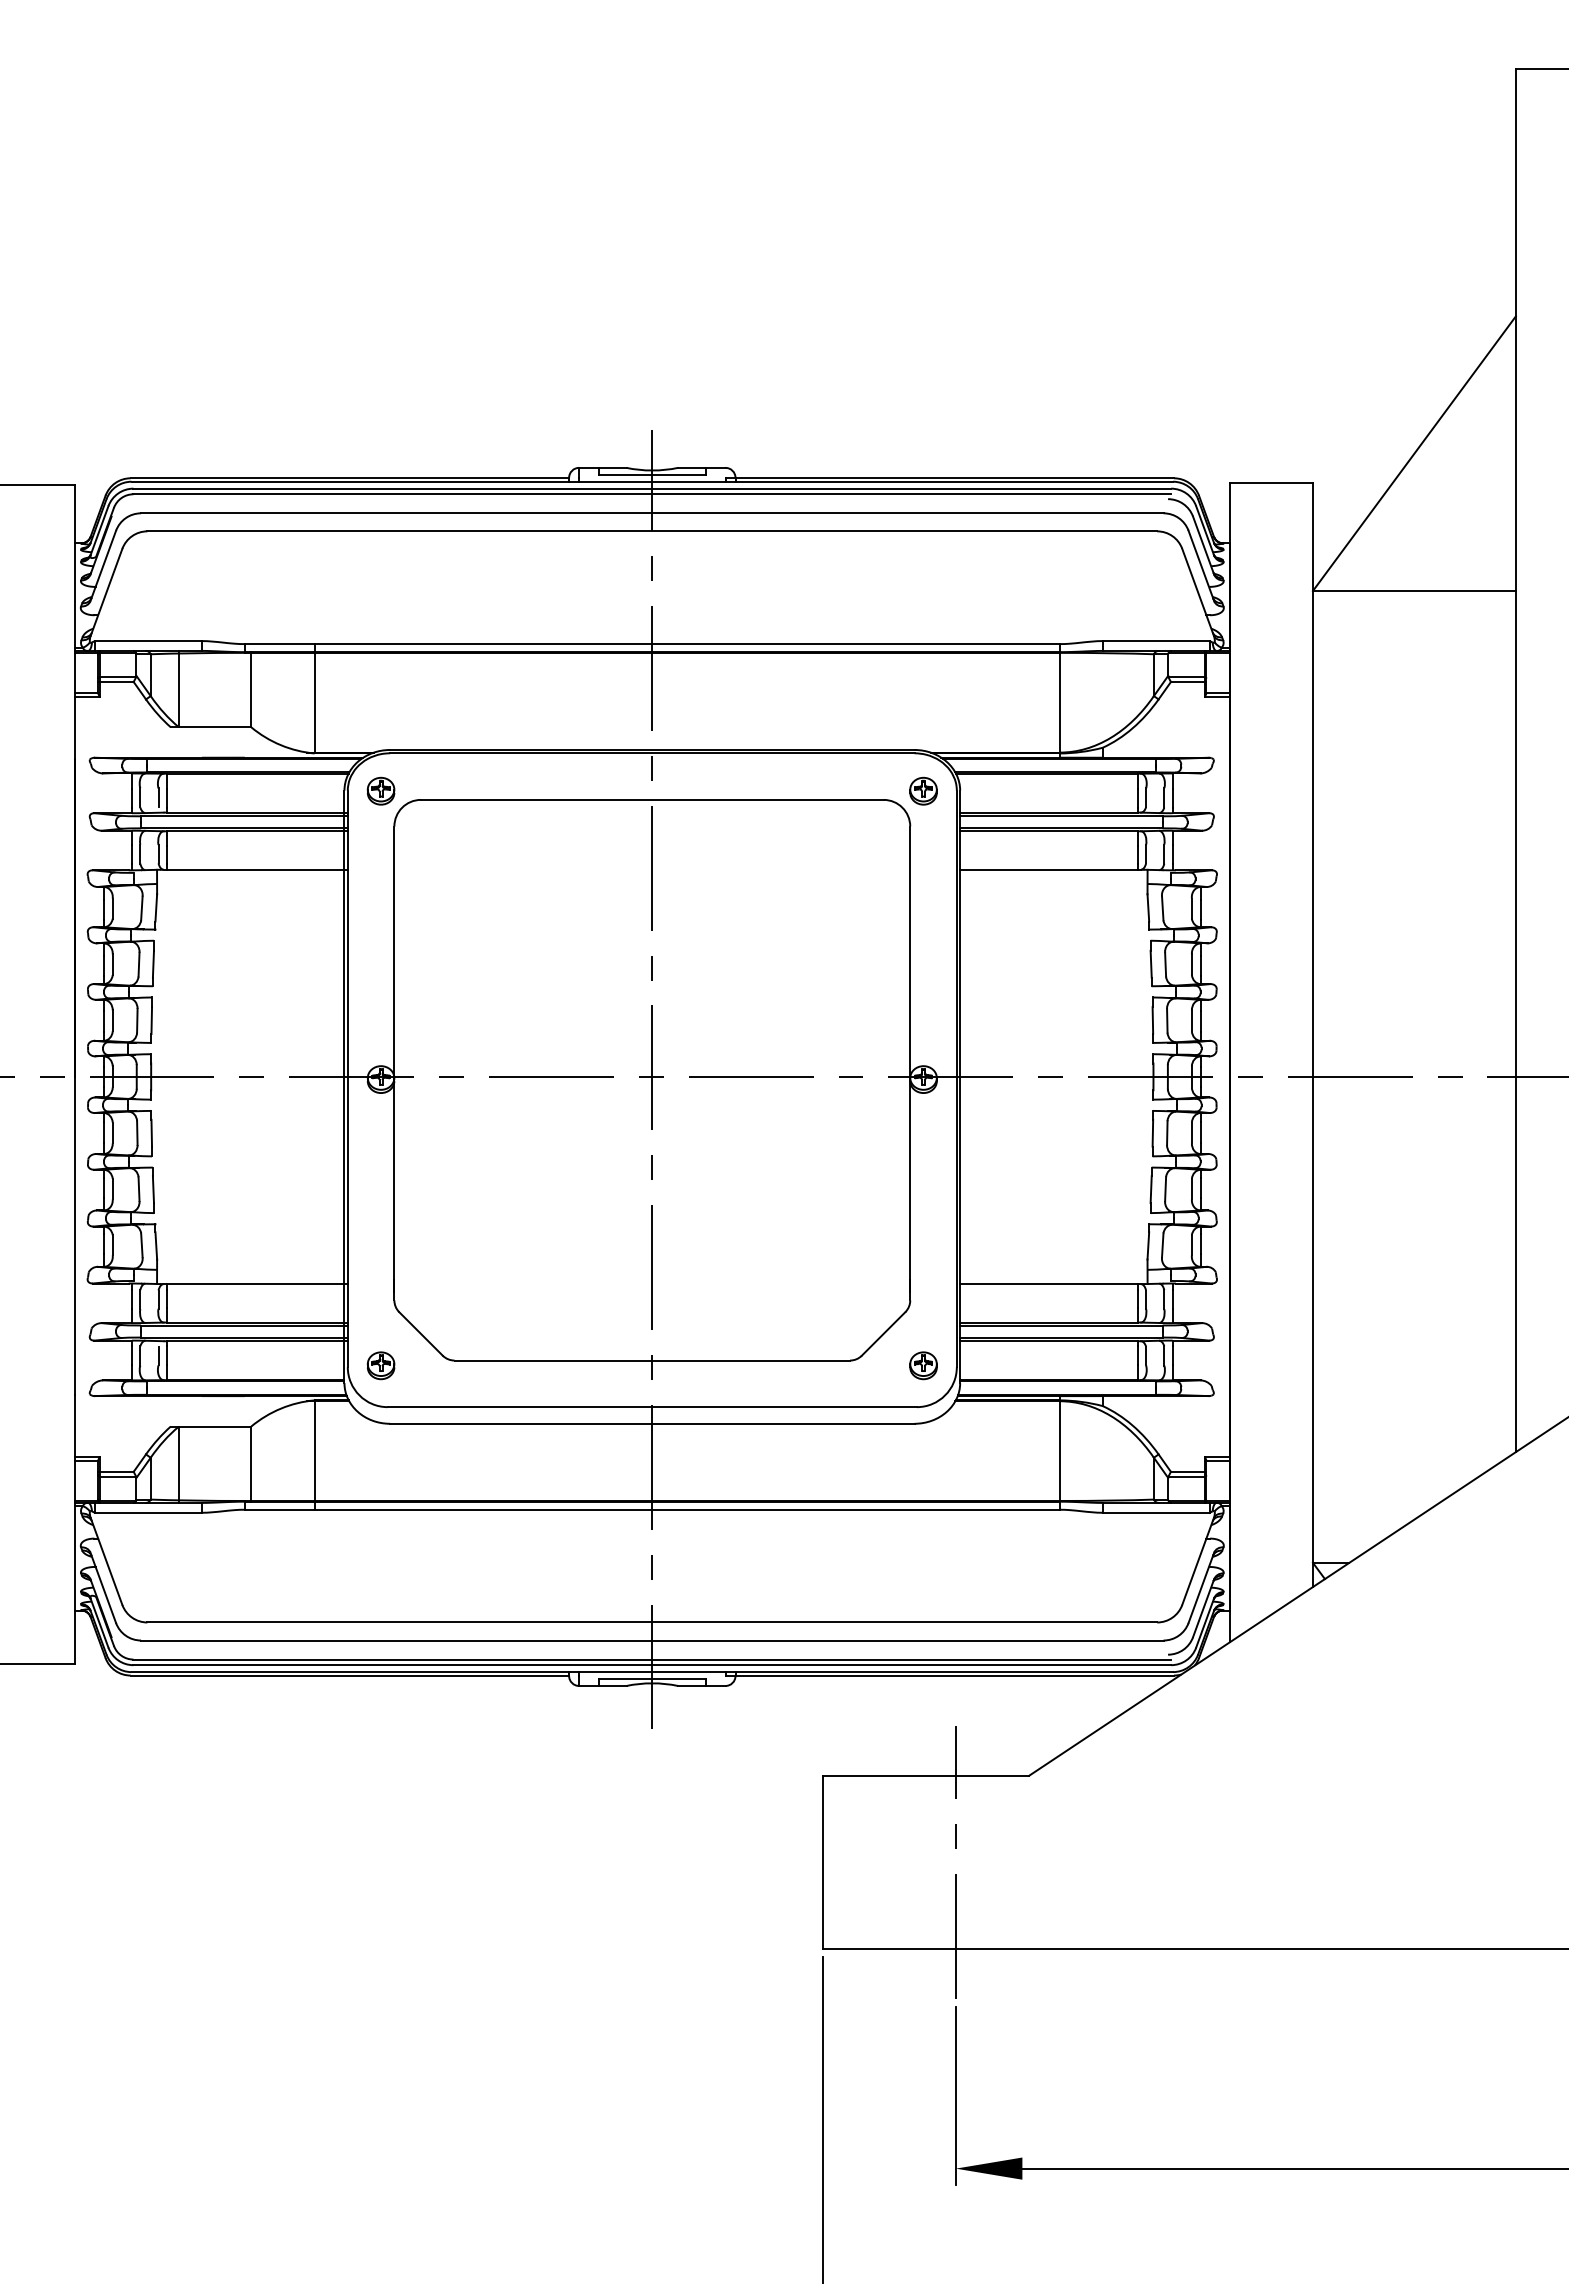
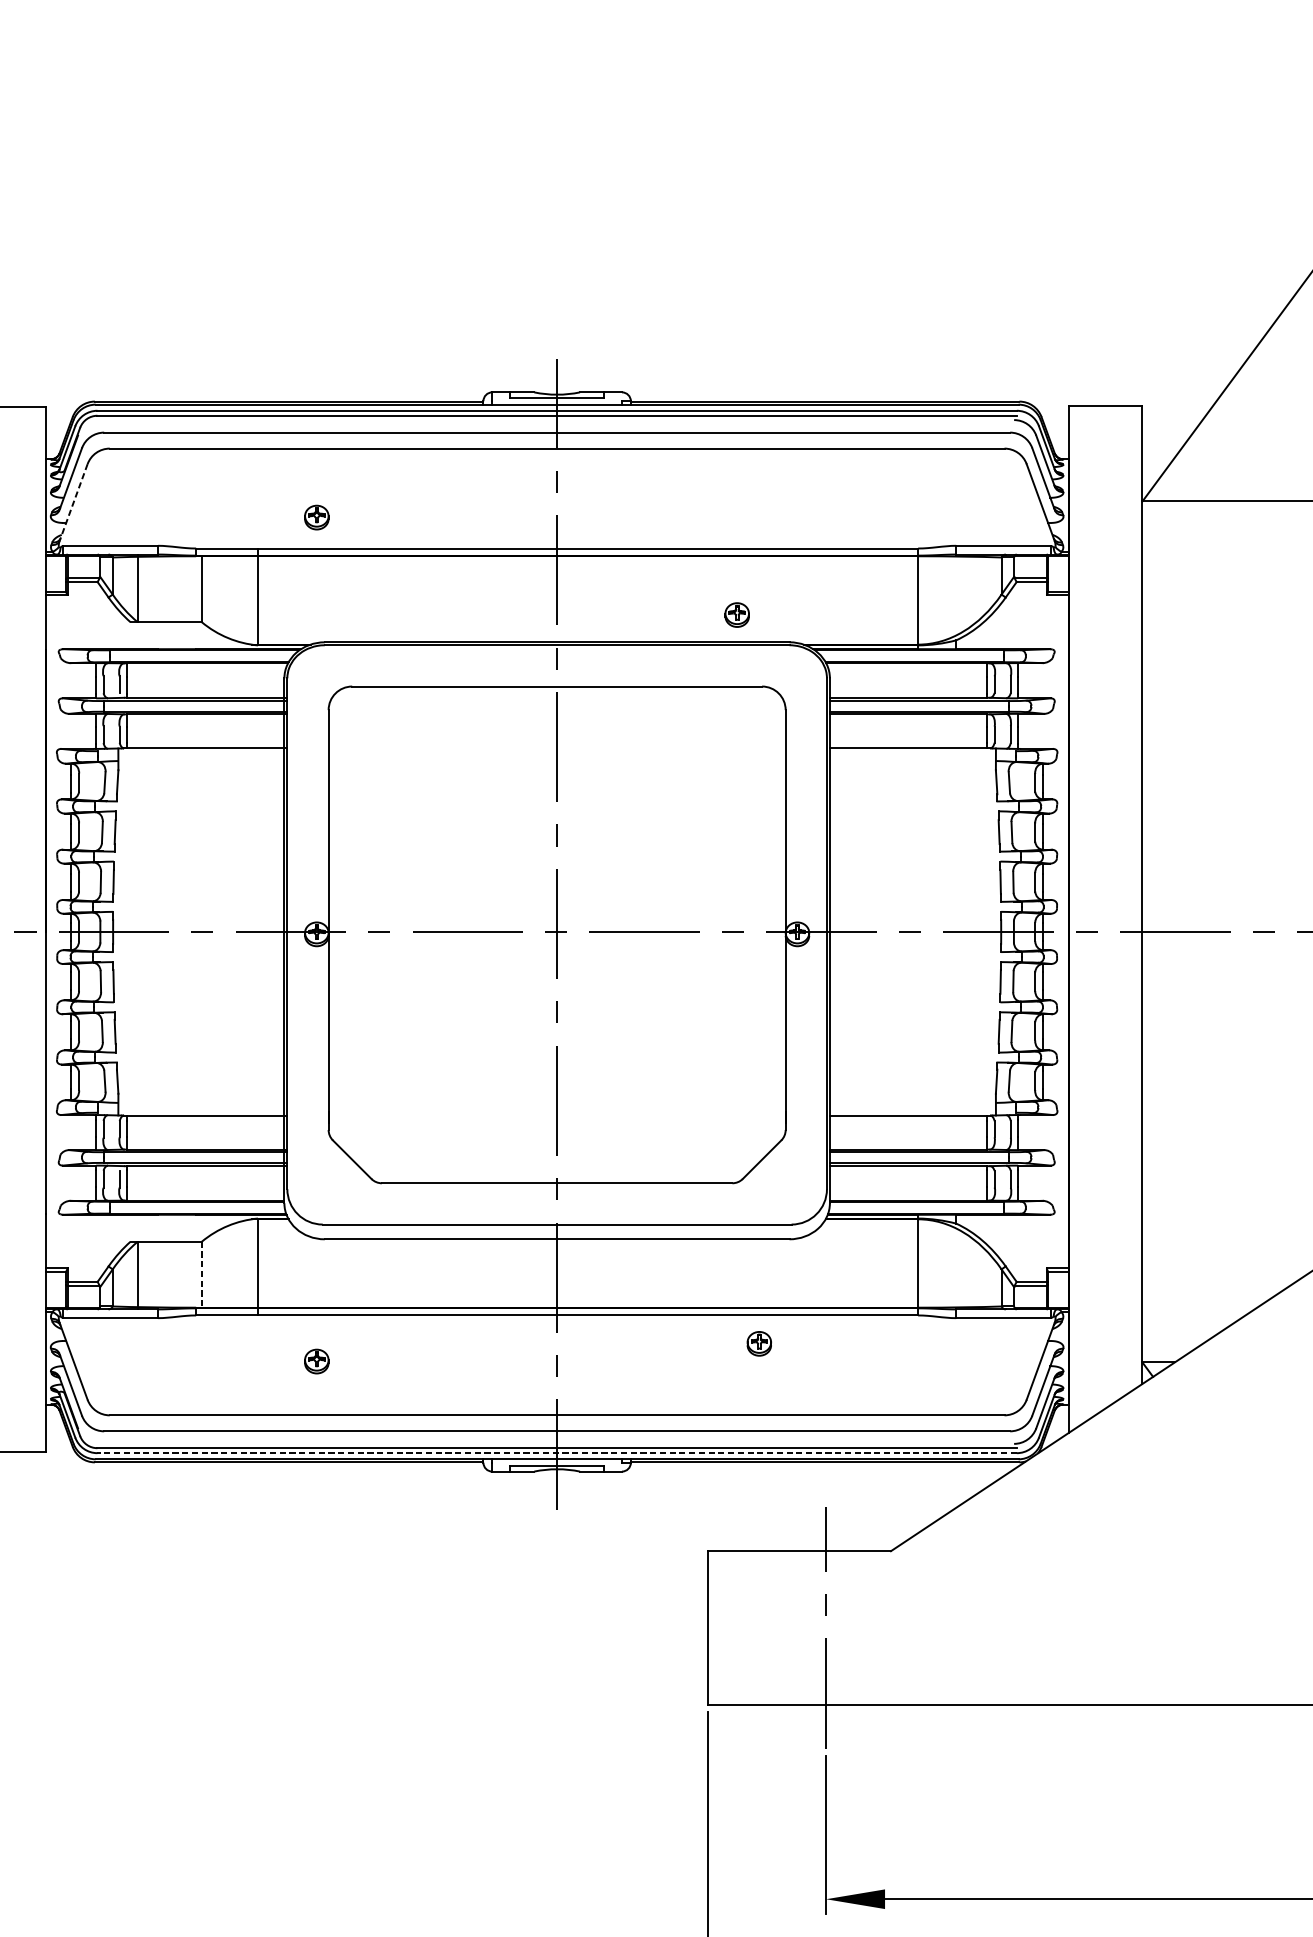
line: (106, 592) -> (73, 502), solid -> dashed
part: (380, 790) -> (316, 516), moved
part: (923, 790) -> (737, 614), moved
part: (380, 1365) -> (316, 1361), moved
part: (923, 1365) -> (759, 1343), moved
line: (251, 1464) -> (202, 1275), solid -> dashed
line: (652, 1665) -> (557, 1453), solid -> dashed

